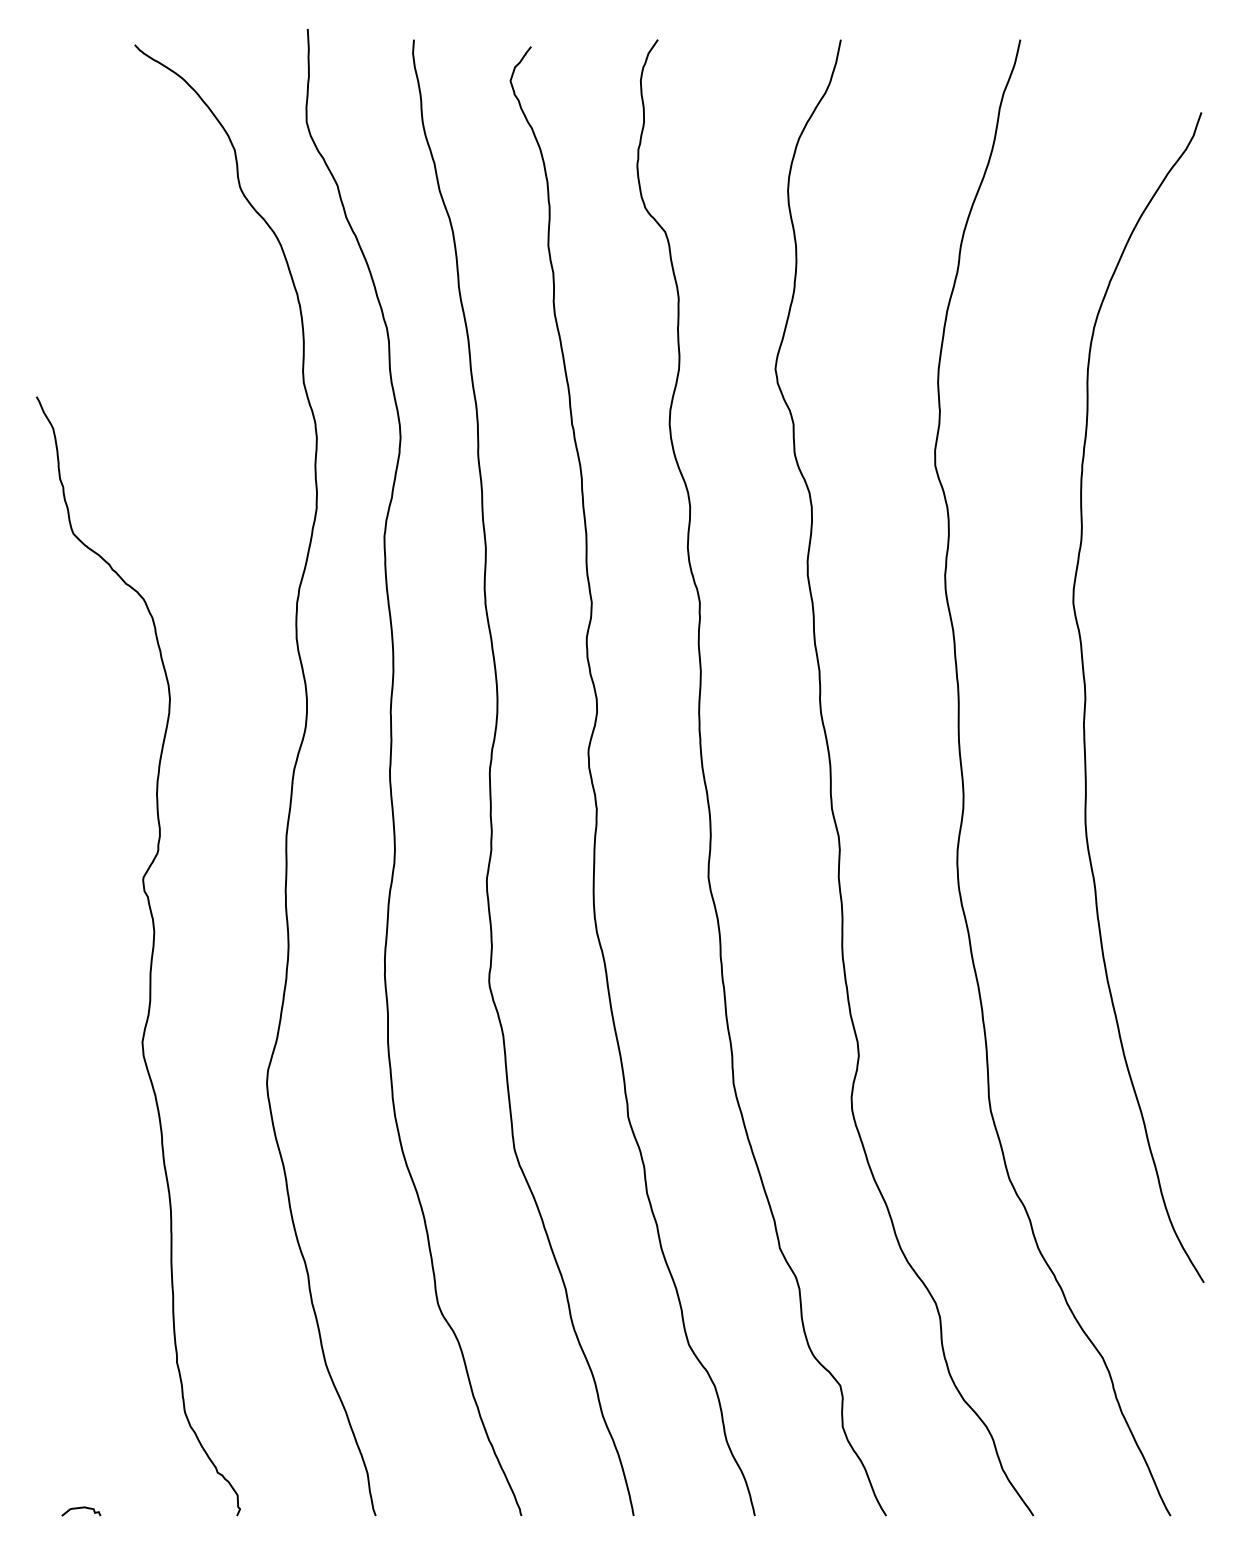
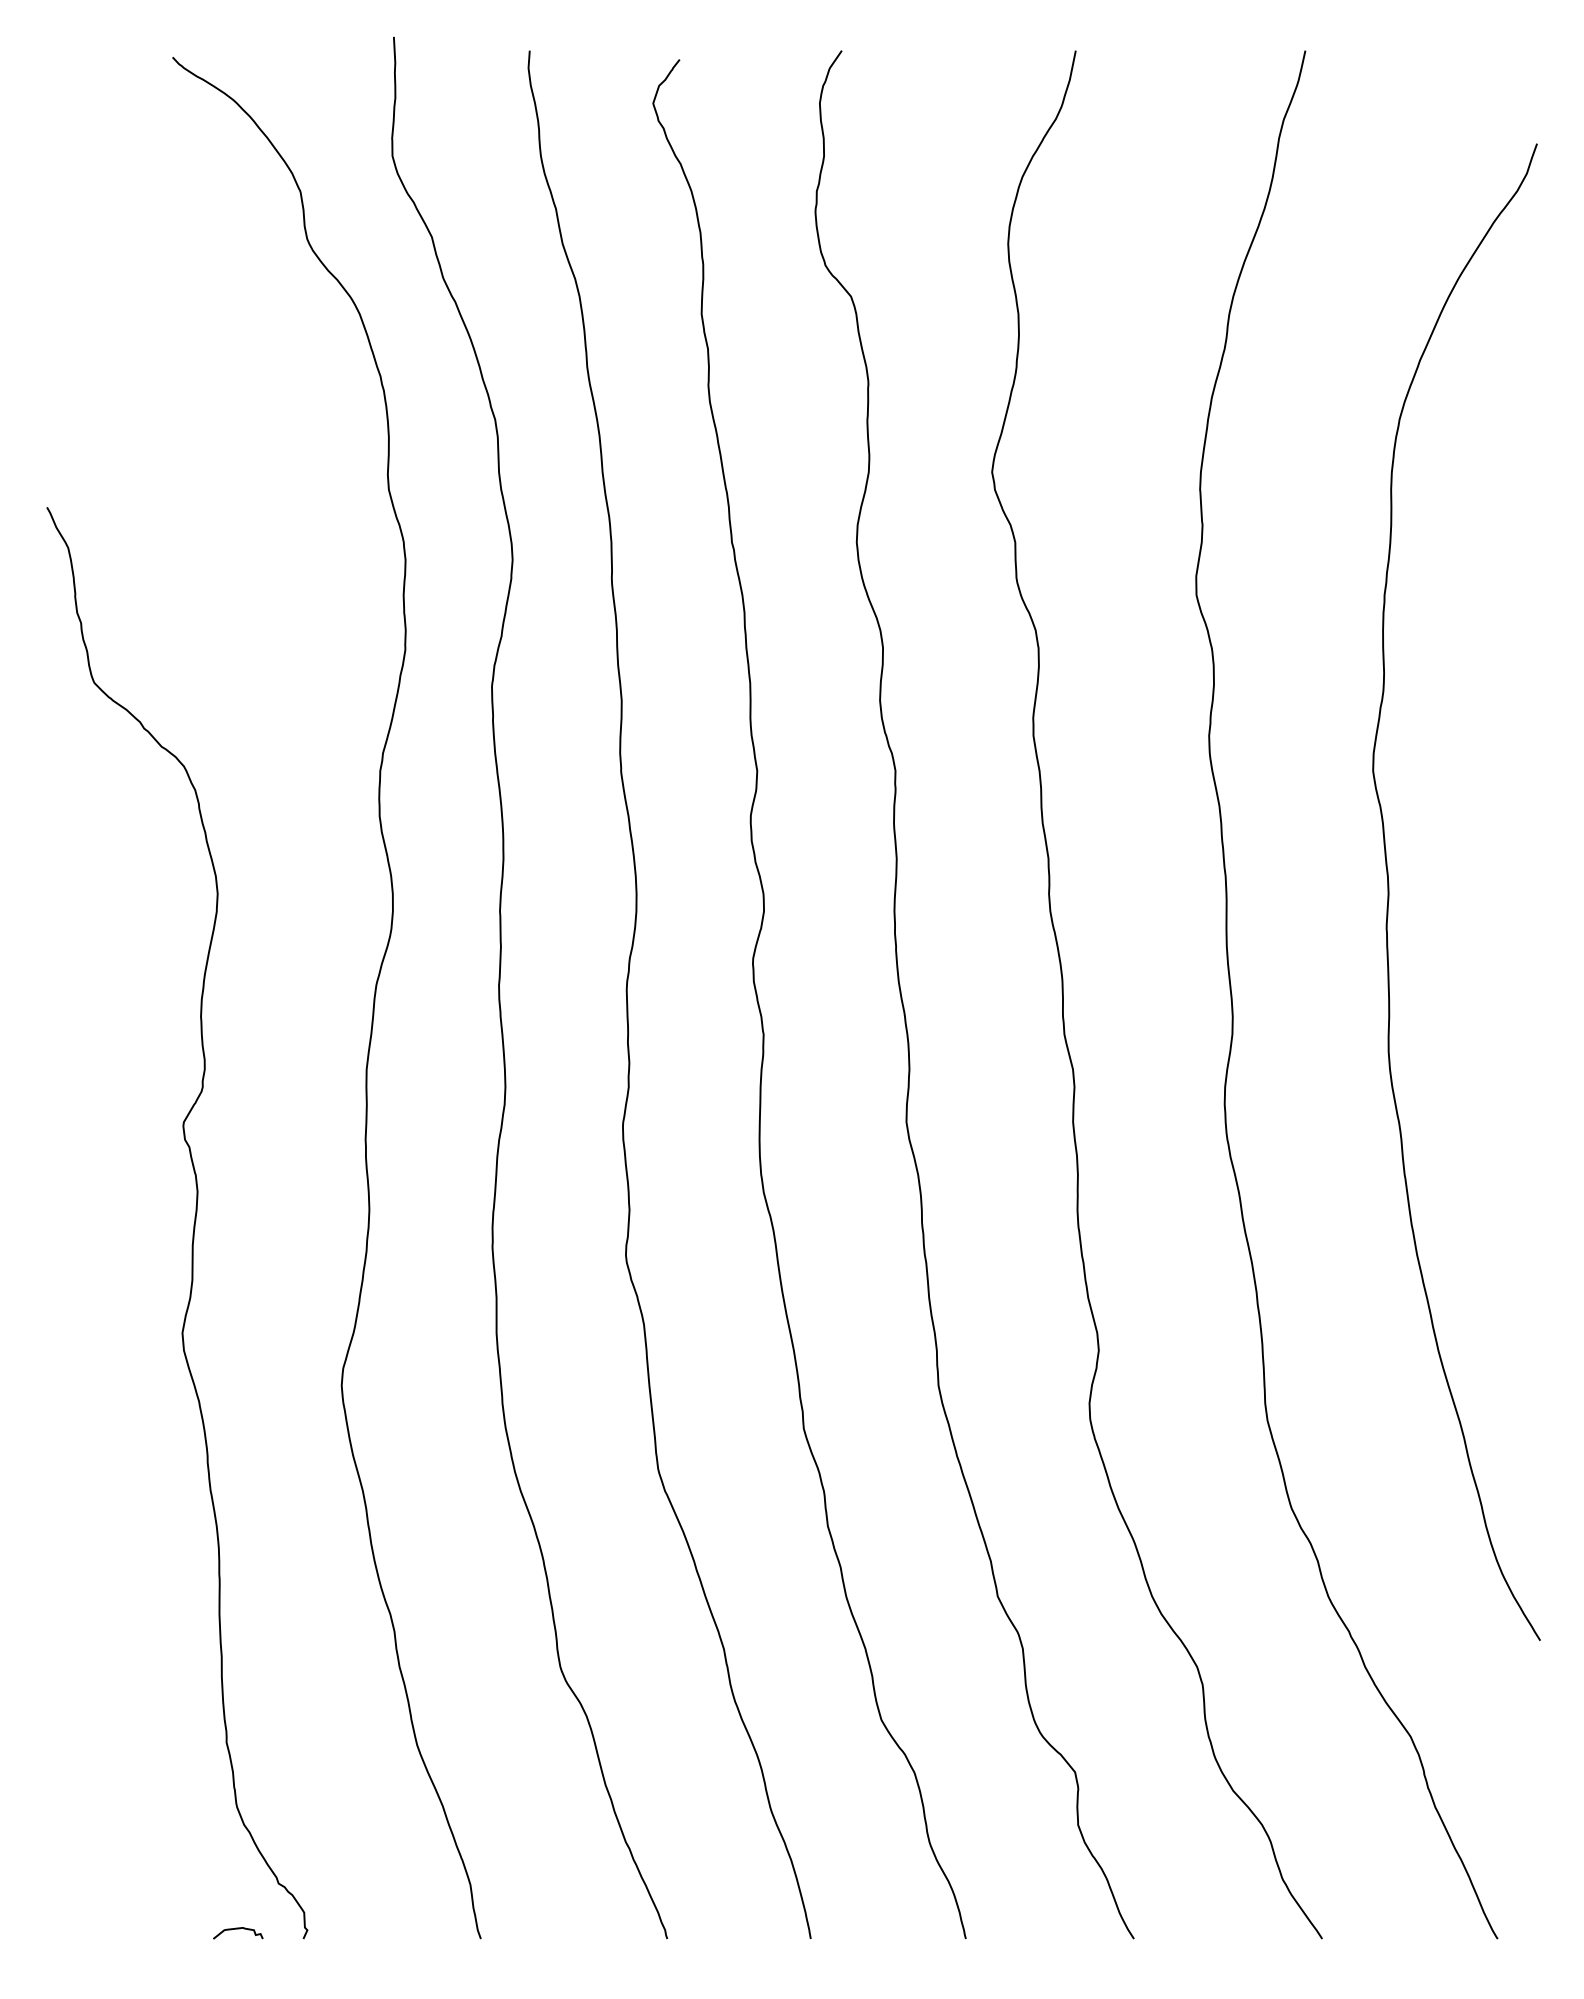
curve: (81, 1508) -> (238, 1929), moved

